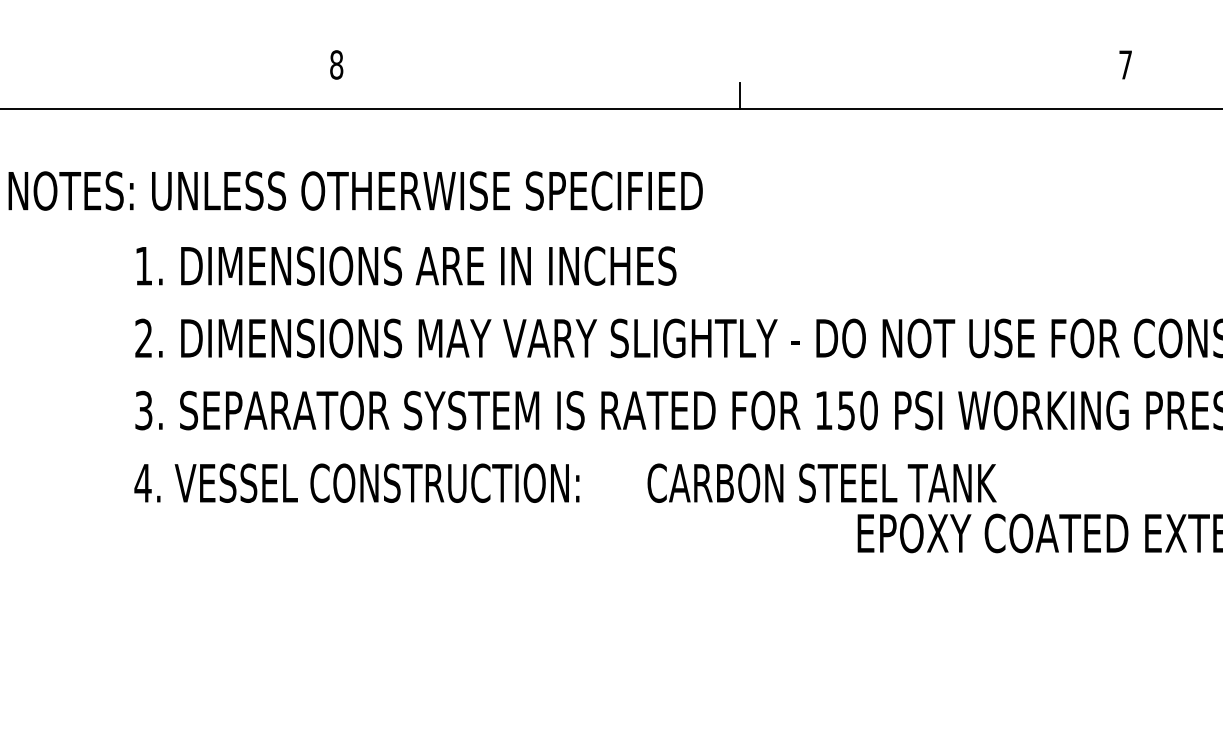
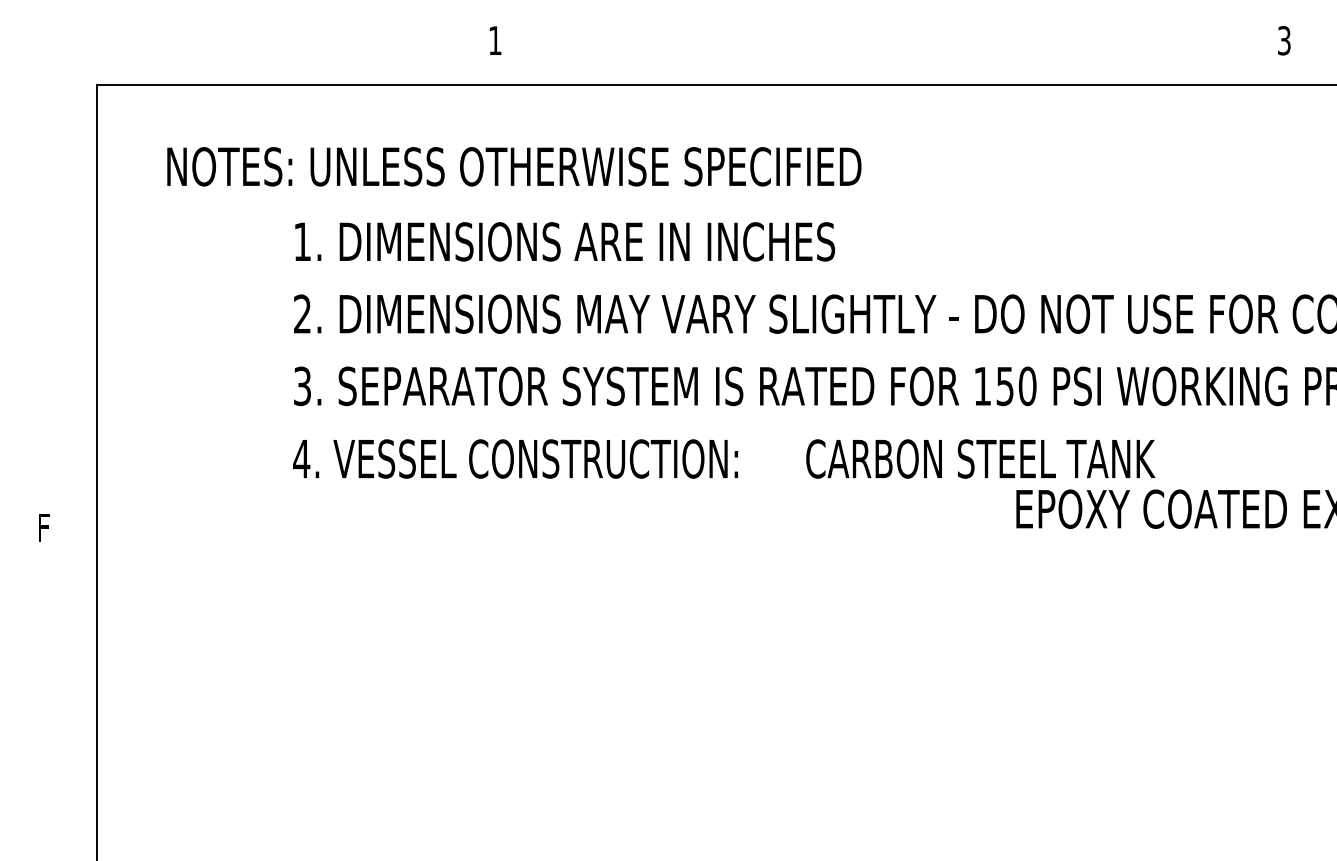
text: (335, 64) -> (494, 40), 8 -> 1
text: (1125, 64) -> (1284, 40), 7 -> 3
line: (739, 96) -> (898, 72), removed

